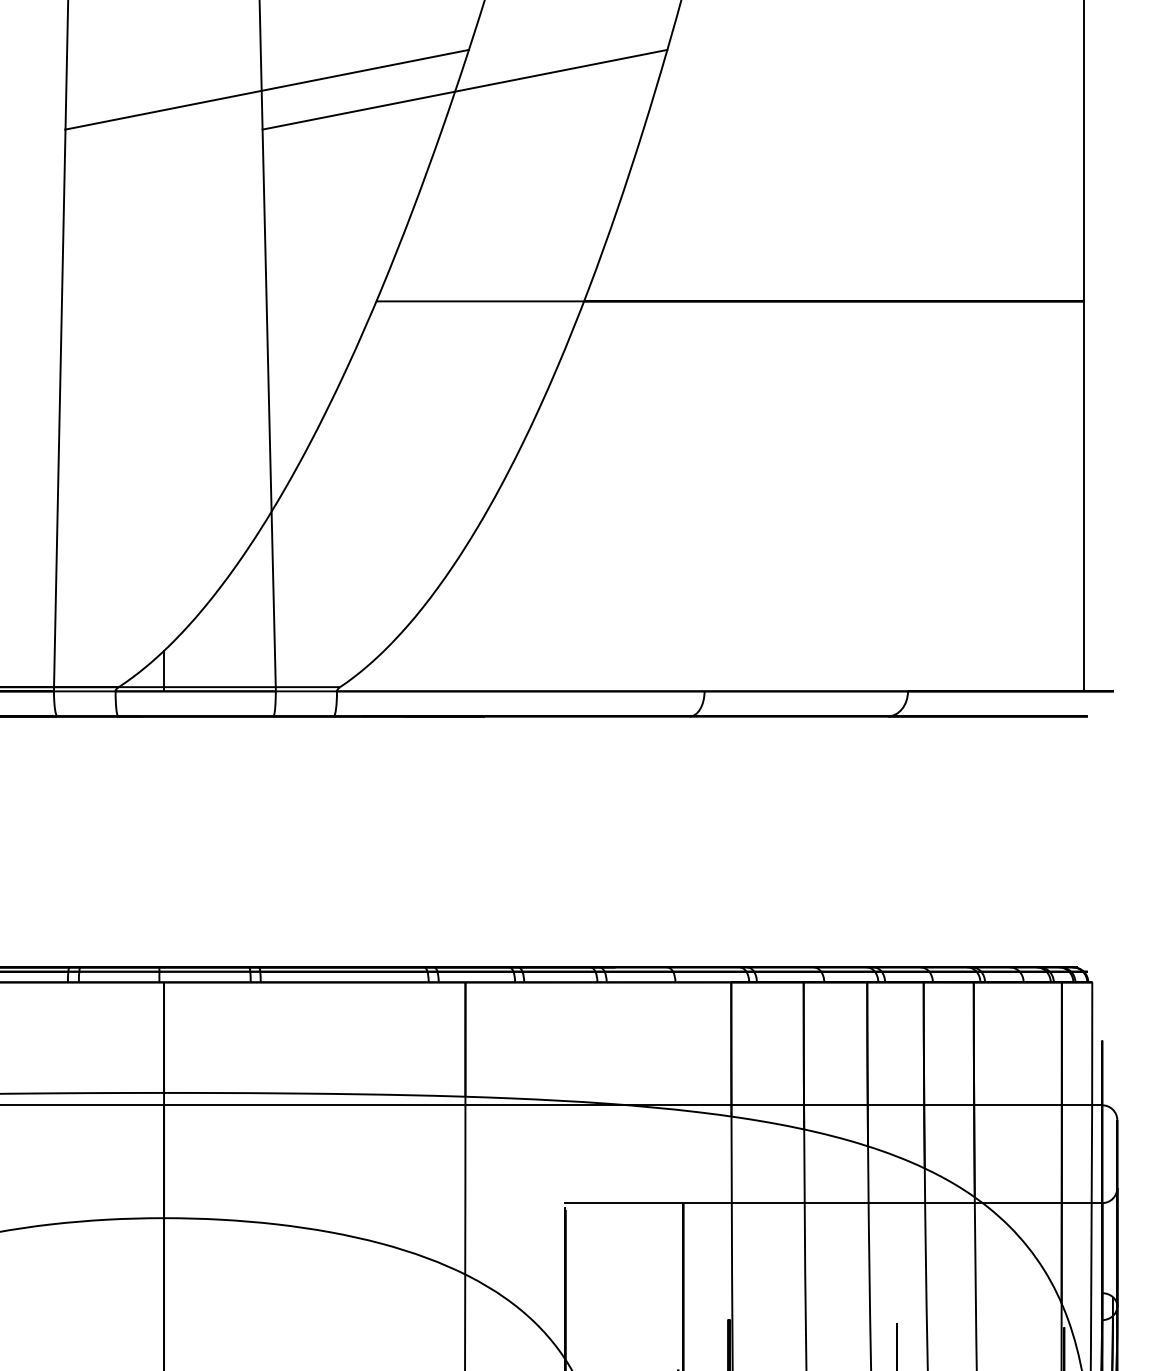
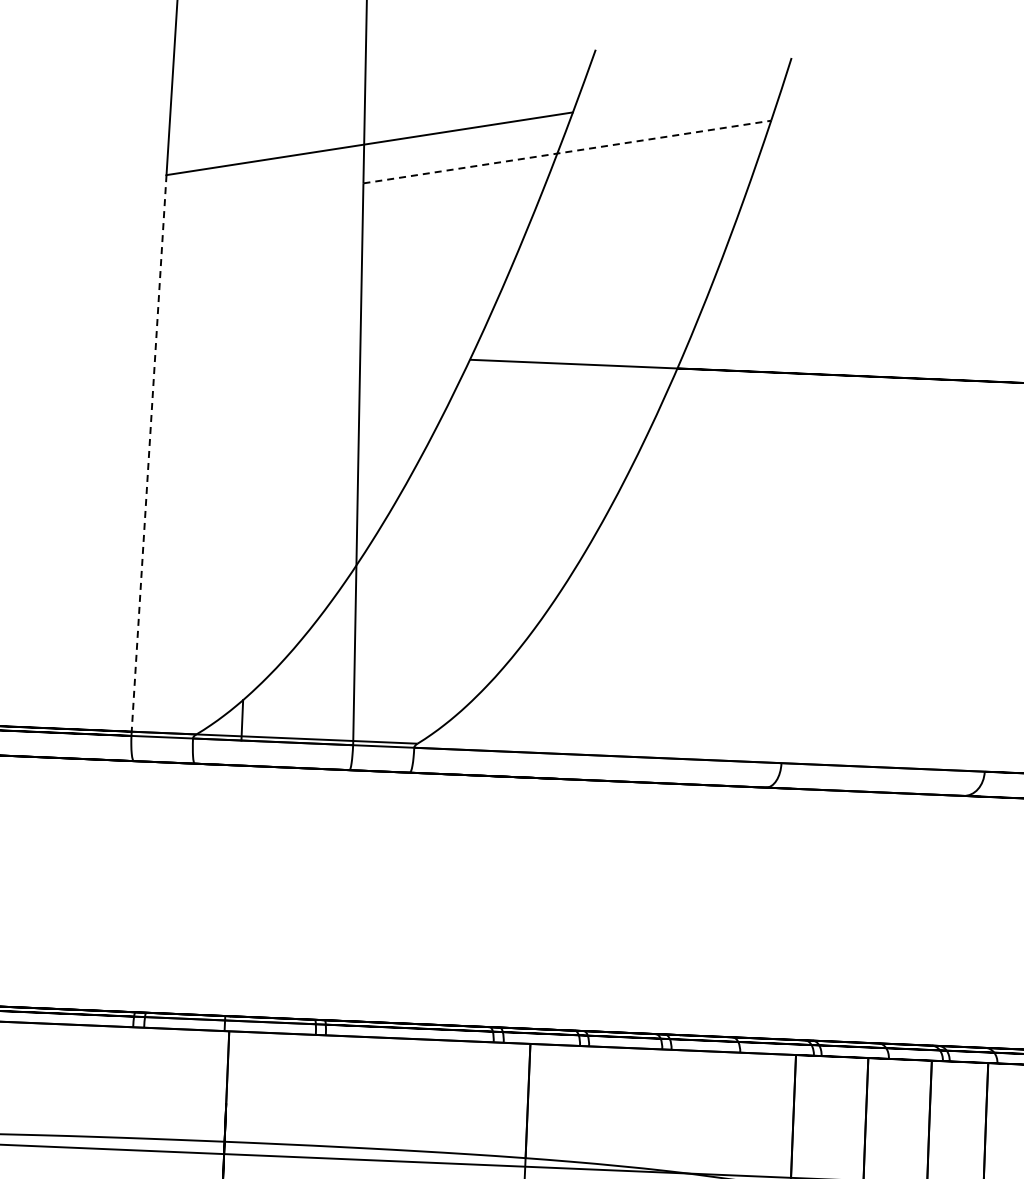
line: (465, 89) -> (567, 151), solid -> dashed
line: (59, 408) -> (148, 453), solid -> dashed

